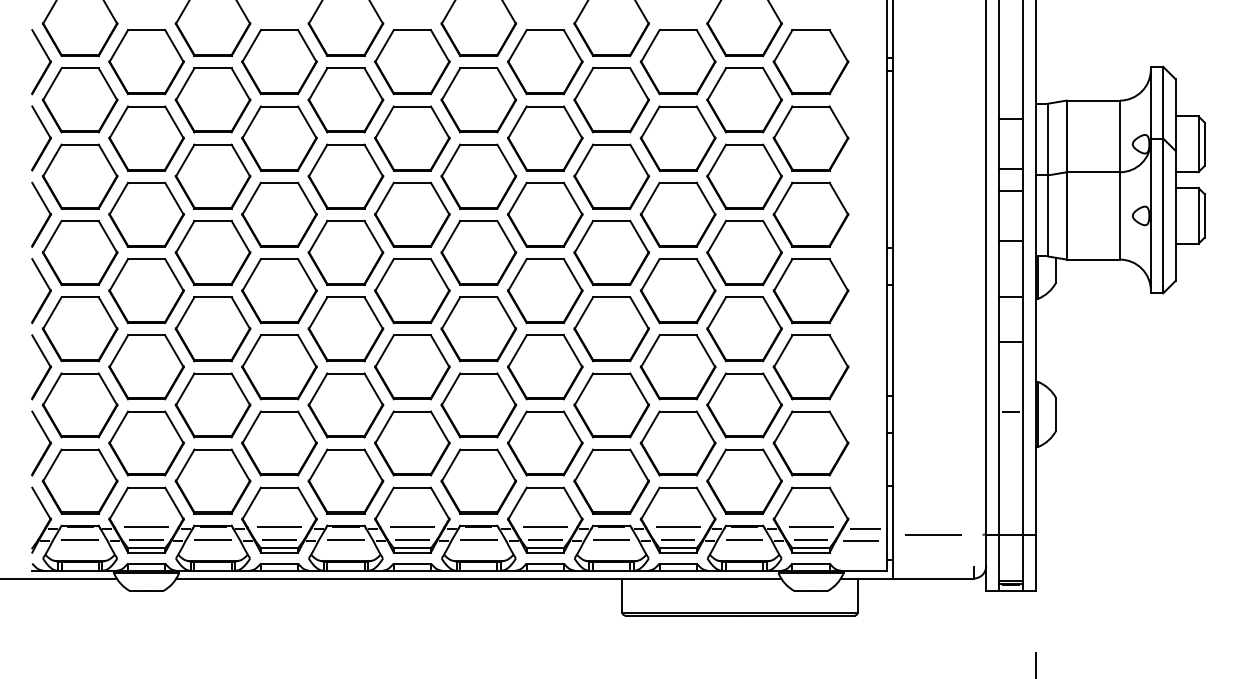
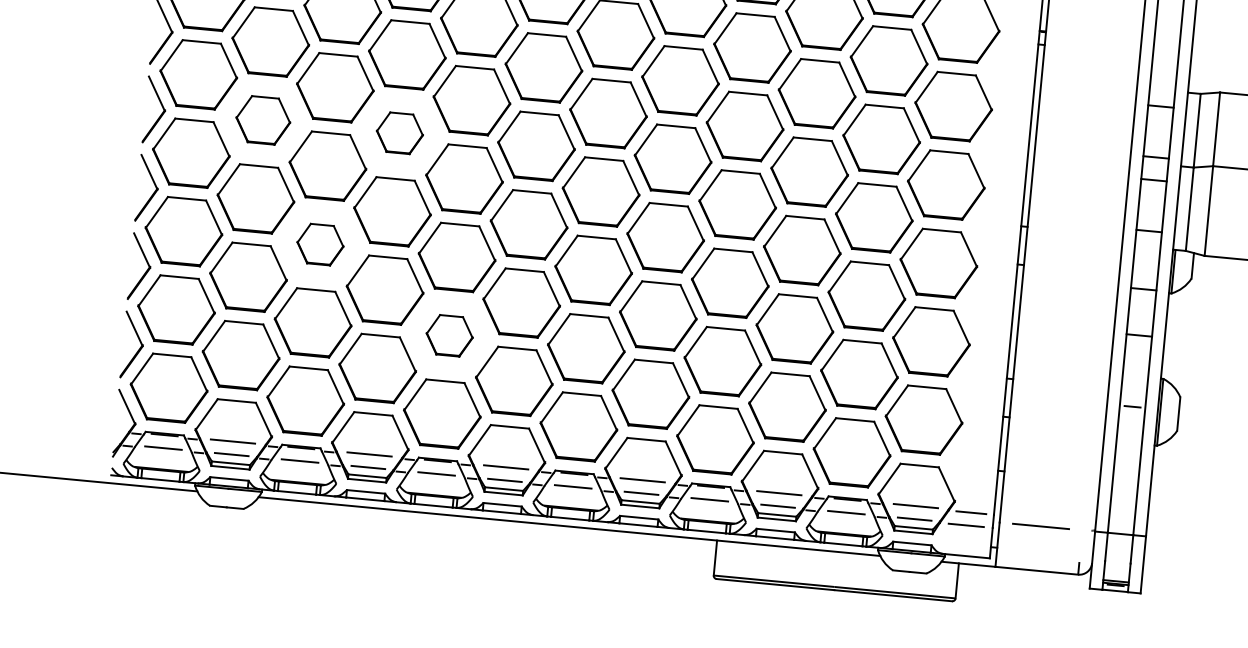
part: (146, 214) -> (263, 120), size x0.7
part: (279, 214) -> (399, 133), size x0.6
part: (212, 329) -> (319, 244), size x0.6
part: (345, 405) -> (449, 335), size x0.6

